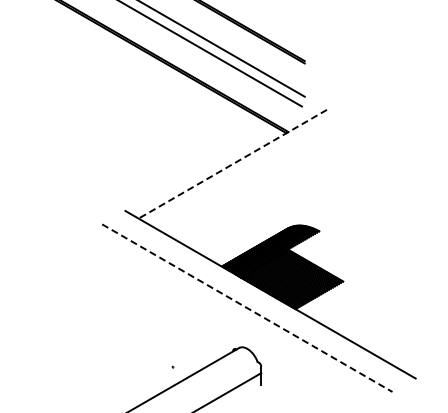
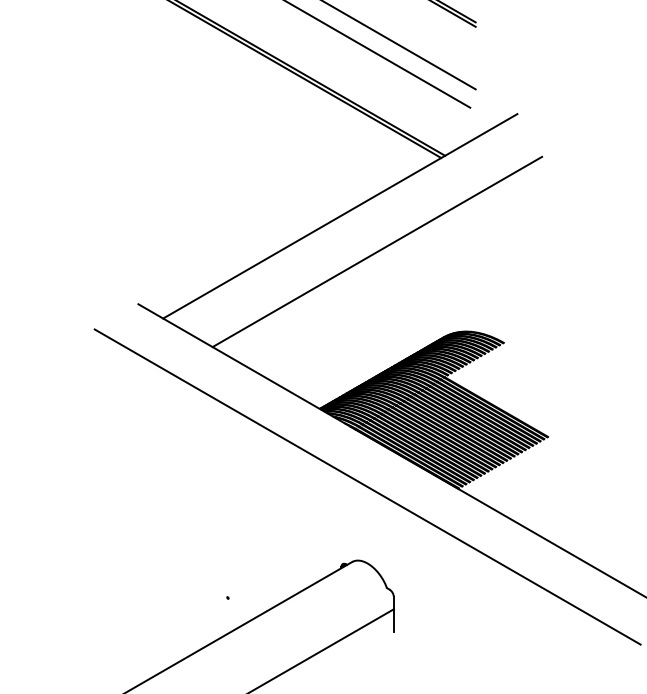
line: (232, 164) -> (339, 216), dashed -> solid
line: (252, 182) -> (377, 250), added
line: (247, 308) -> (367, 487), dashed -> solid

